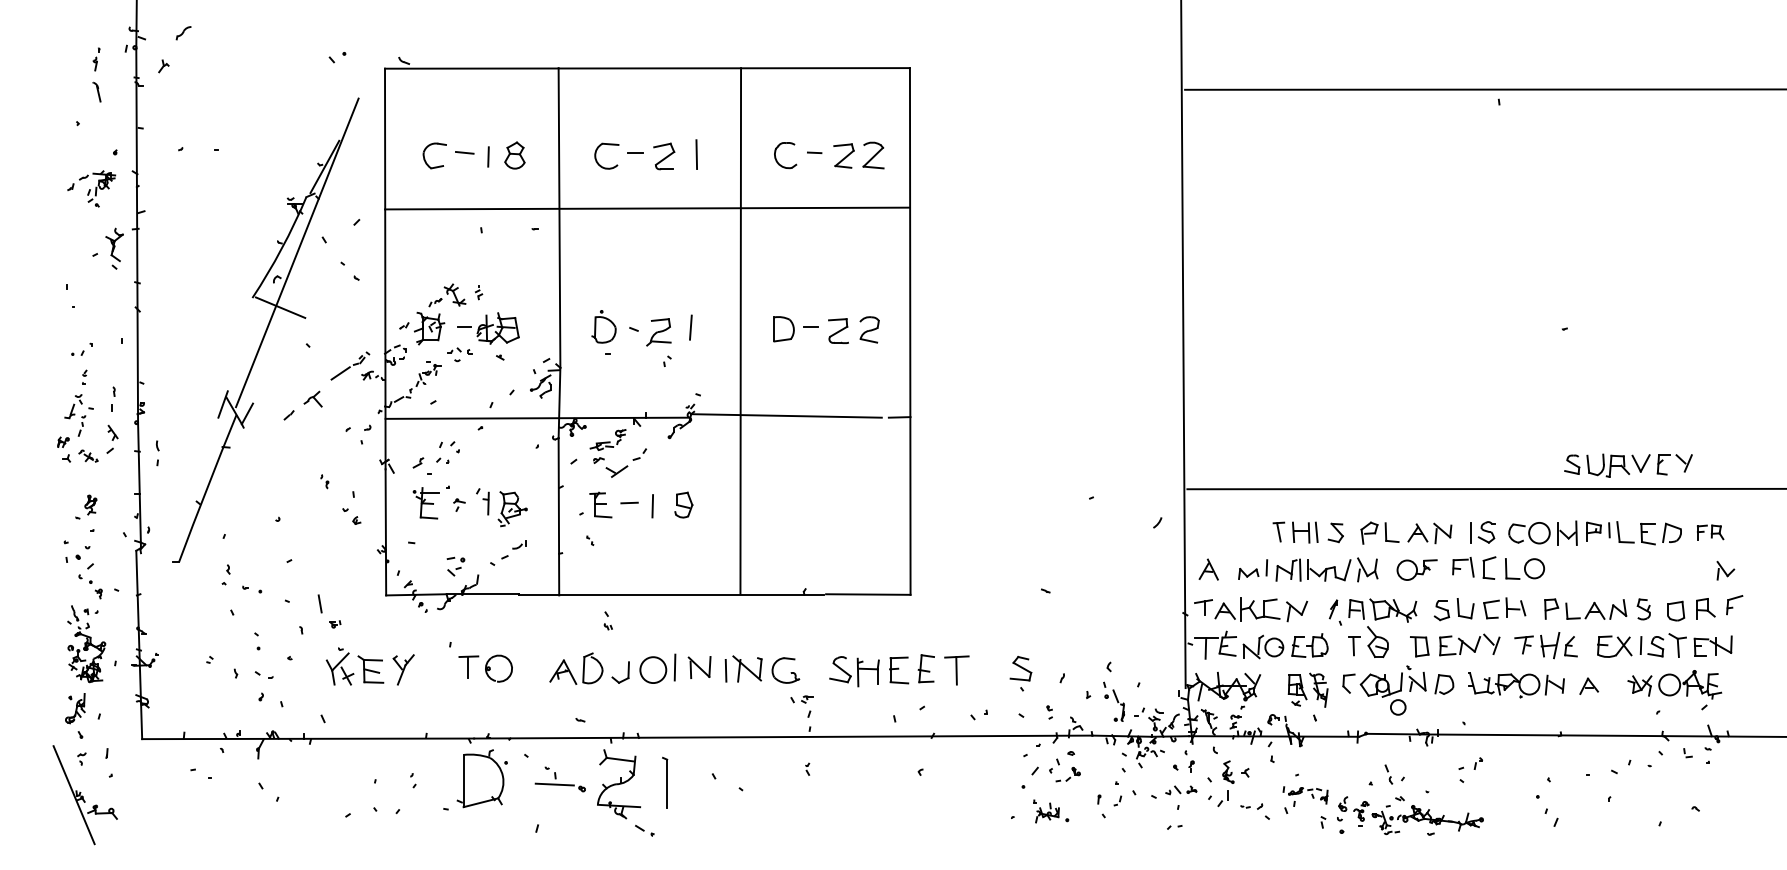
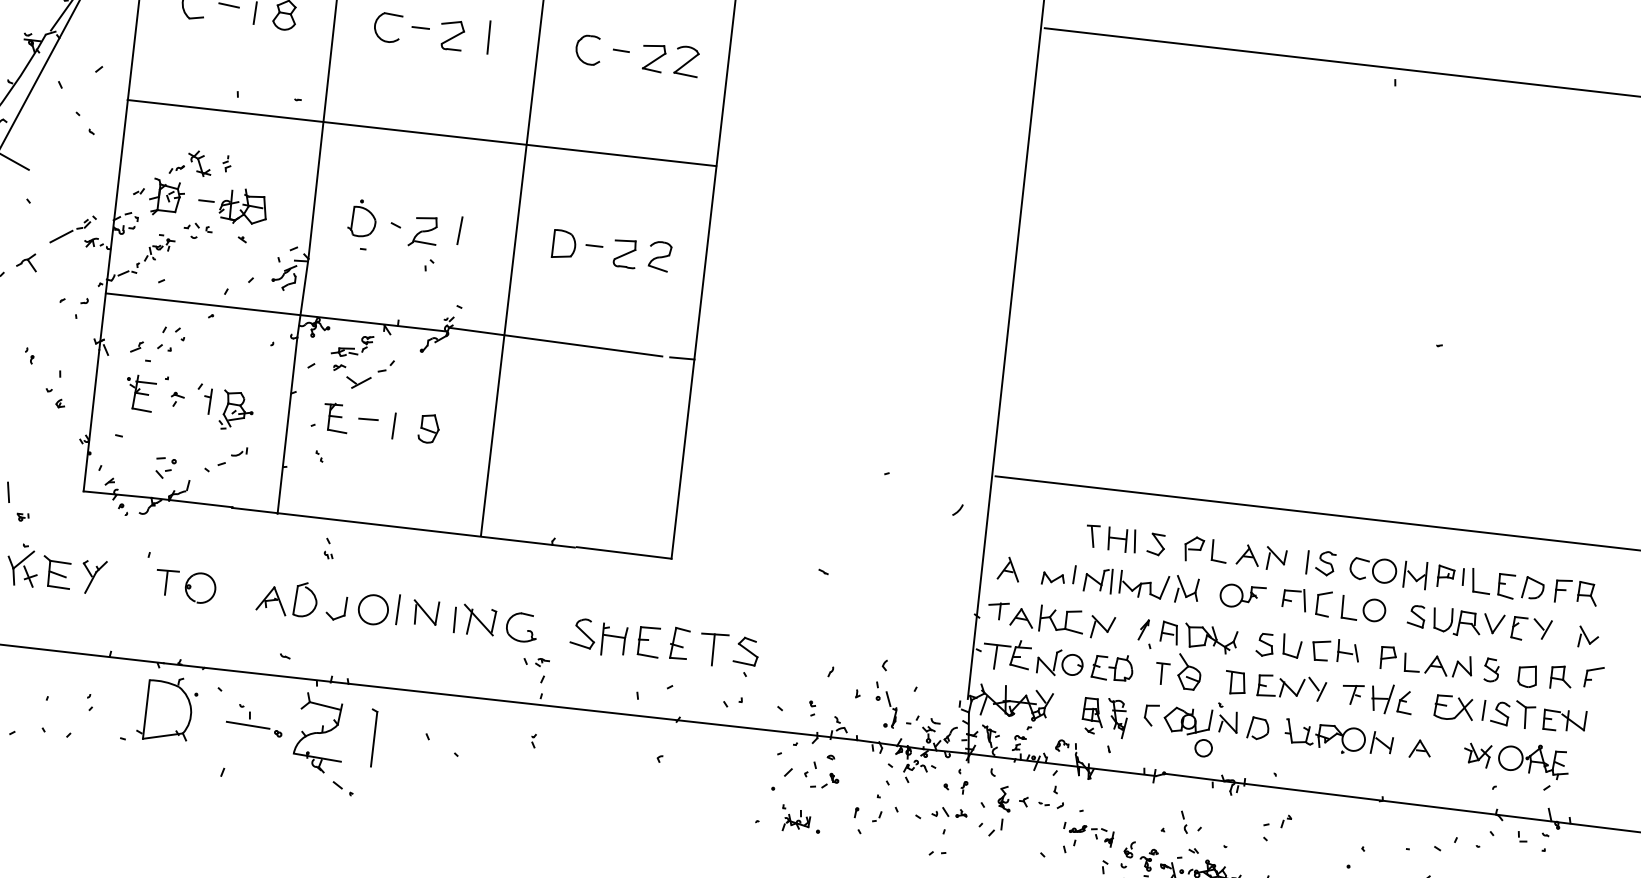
line: (647, 208) -> (421, 133), moved
part: (1628, 465) -> (1479, 624), moved
part: (1710, 532) -> (1576, 592), size x1.43
part: (1020, 673) -> (745, 656), moved
part: (1251, 806) -> (1050, 804), moved

